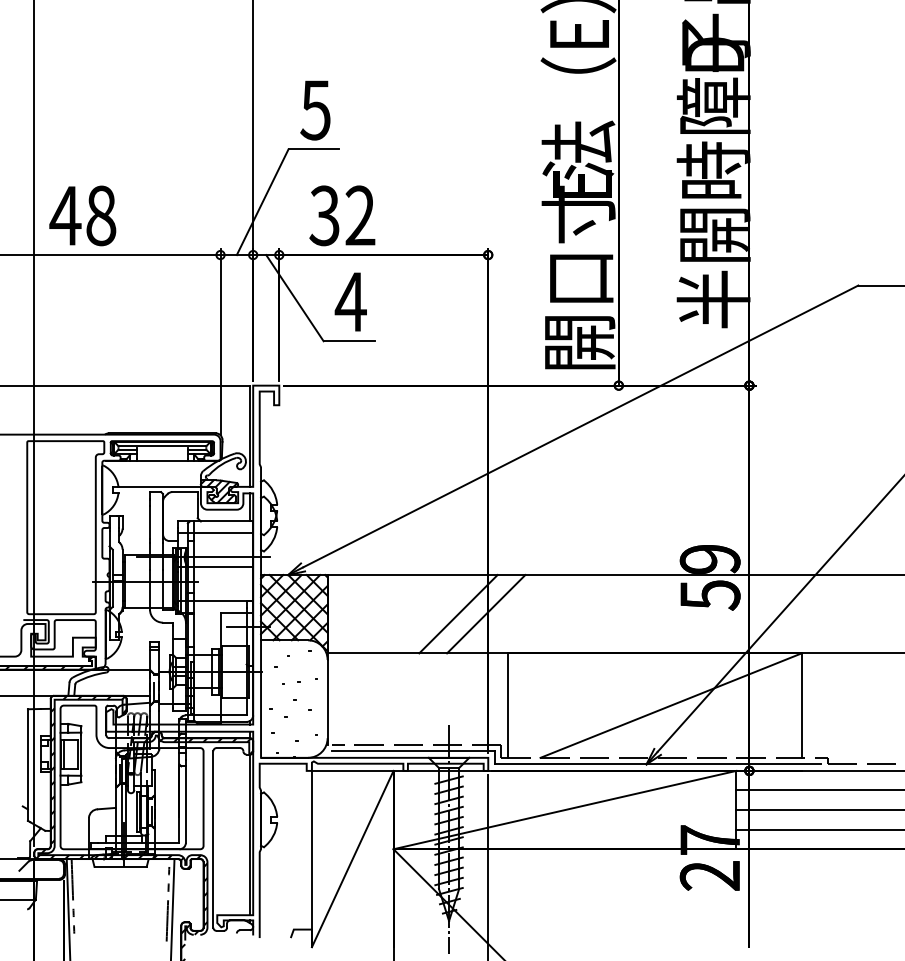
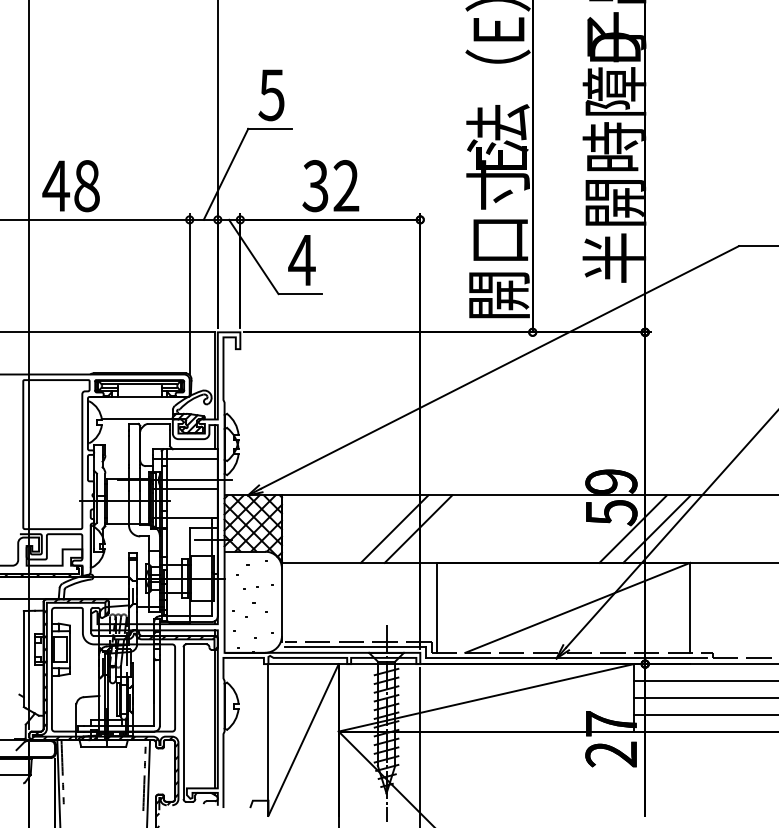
text: (342, 215) -> (330, 185), moved
line: (735, 614) -> (633, 529), added
line: (763, 614) -> (657, 529), added

